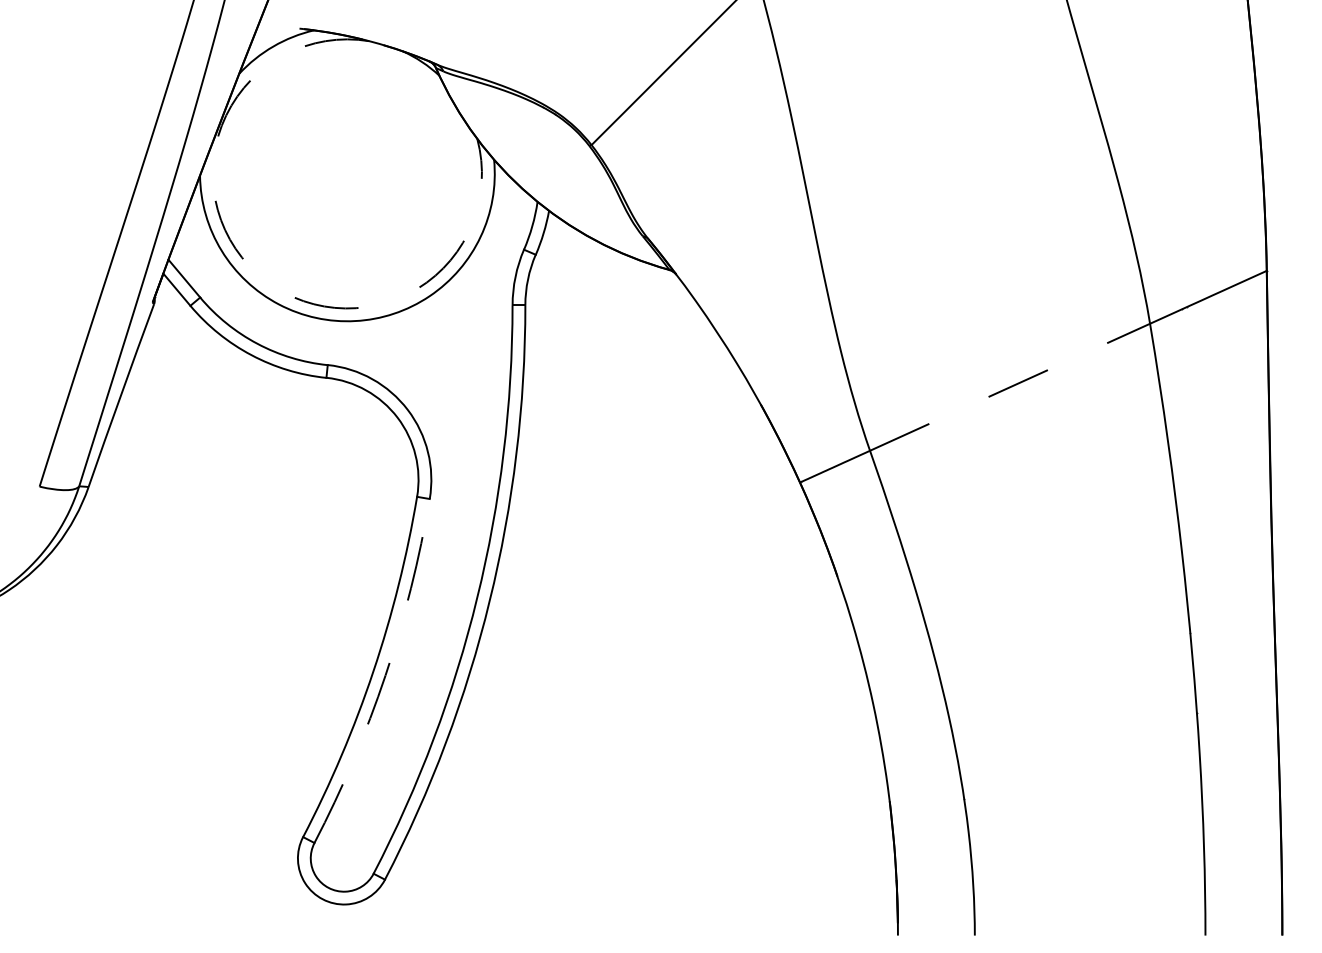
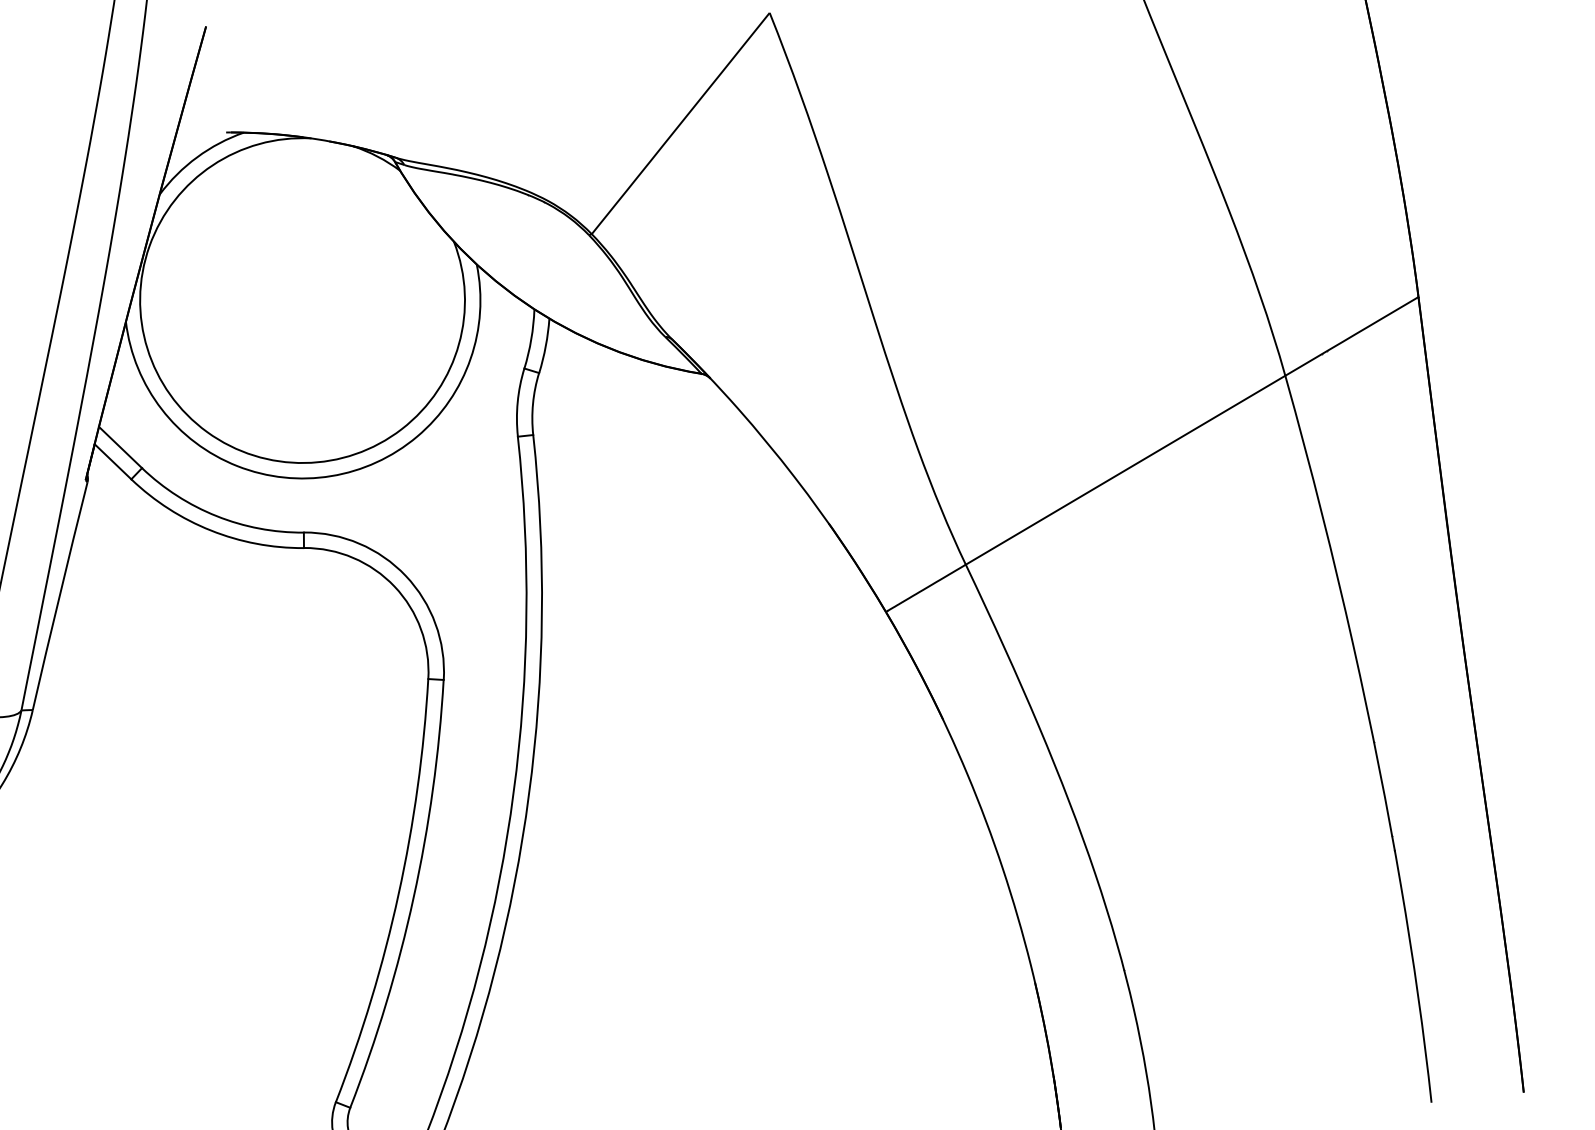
arc: (257, 273) -> (207, 431), dashed -> solid
line: (1010, 387) -> (1126, 470), dashed -> solid
arc: (385, 675) -> (413, 897), dashed -> solid

